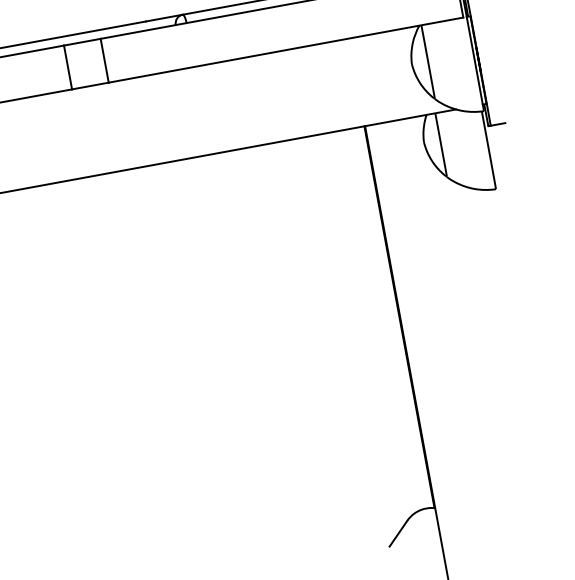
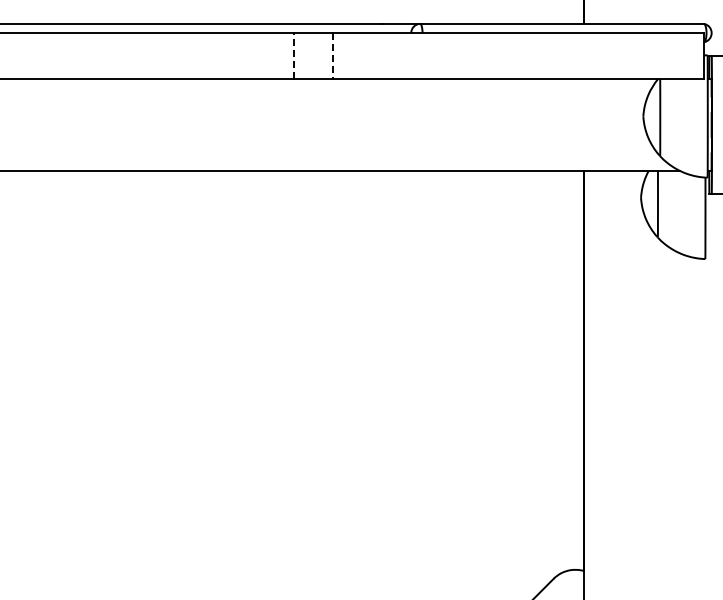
line: (104, 61) -> (332, 56), solid -> dashed
line: (68, 67) -> (294, 56), solid -> dashed

